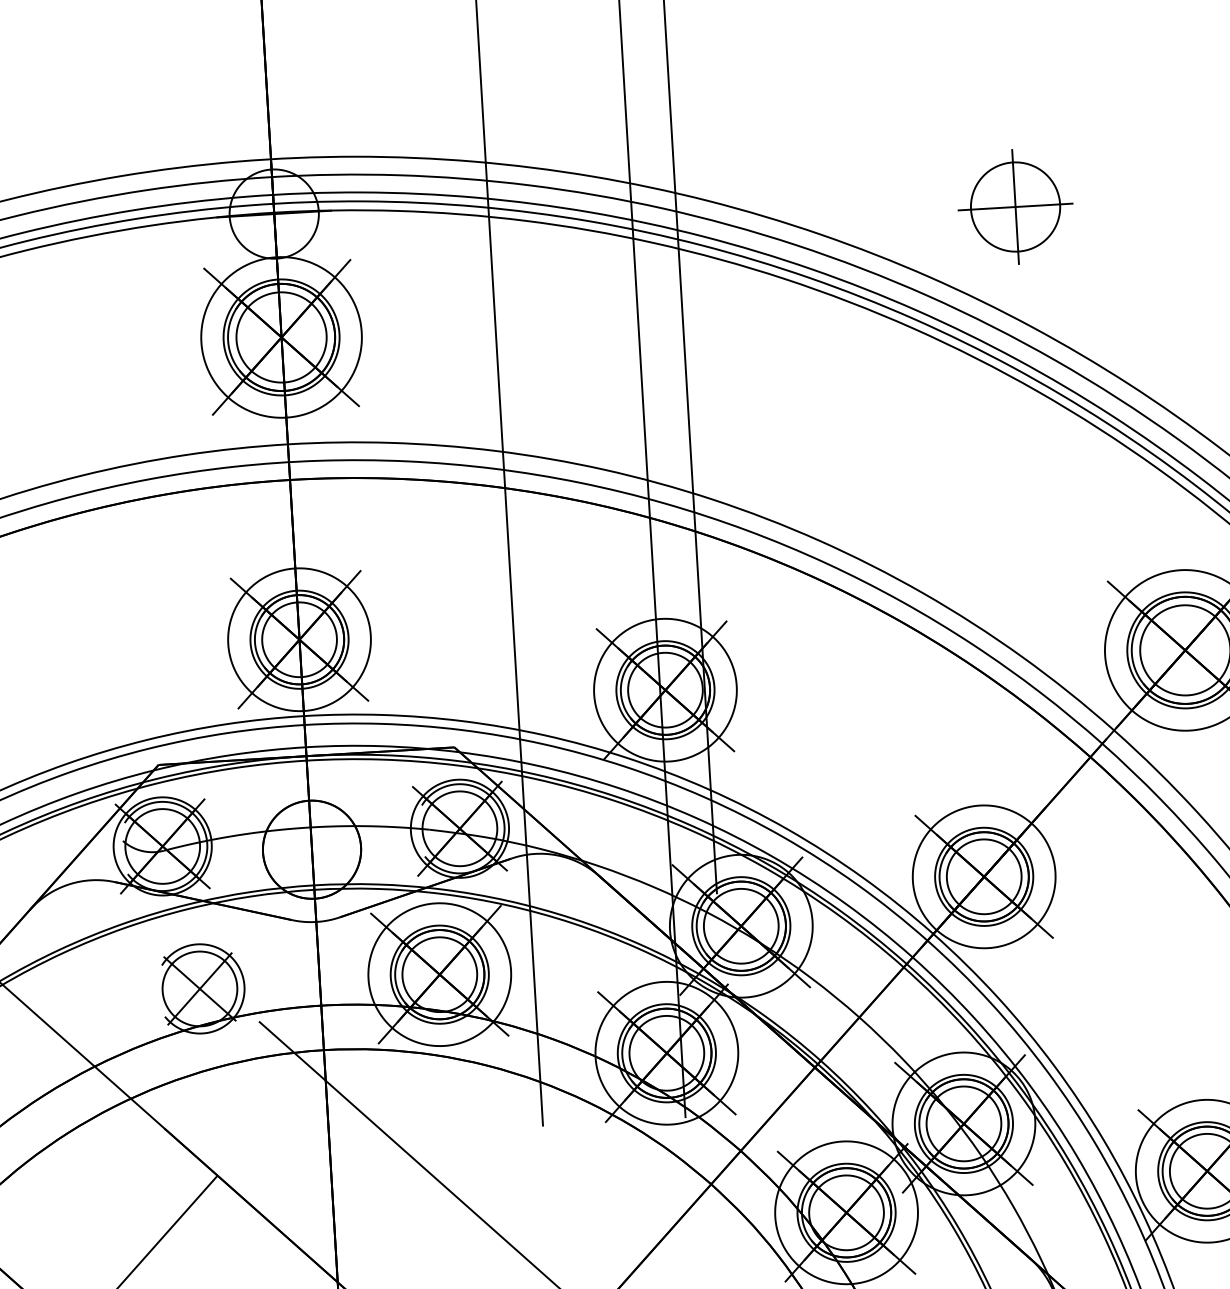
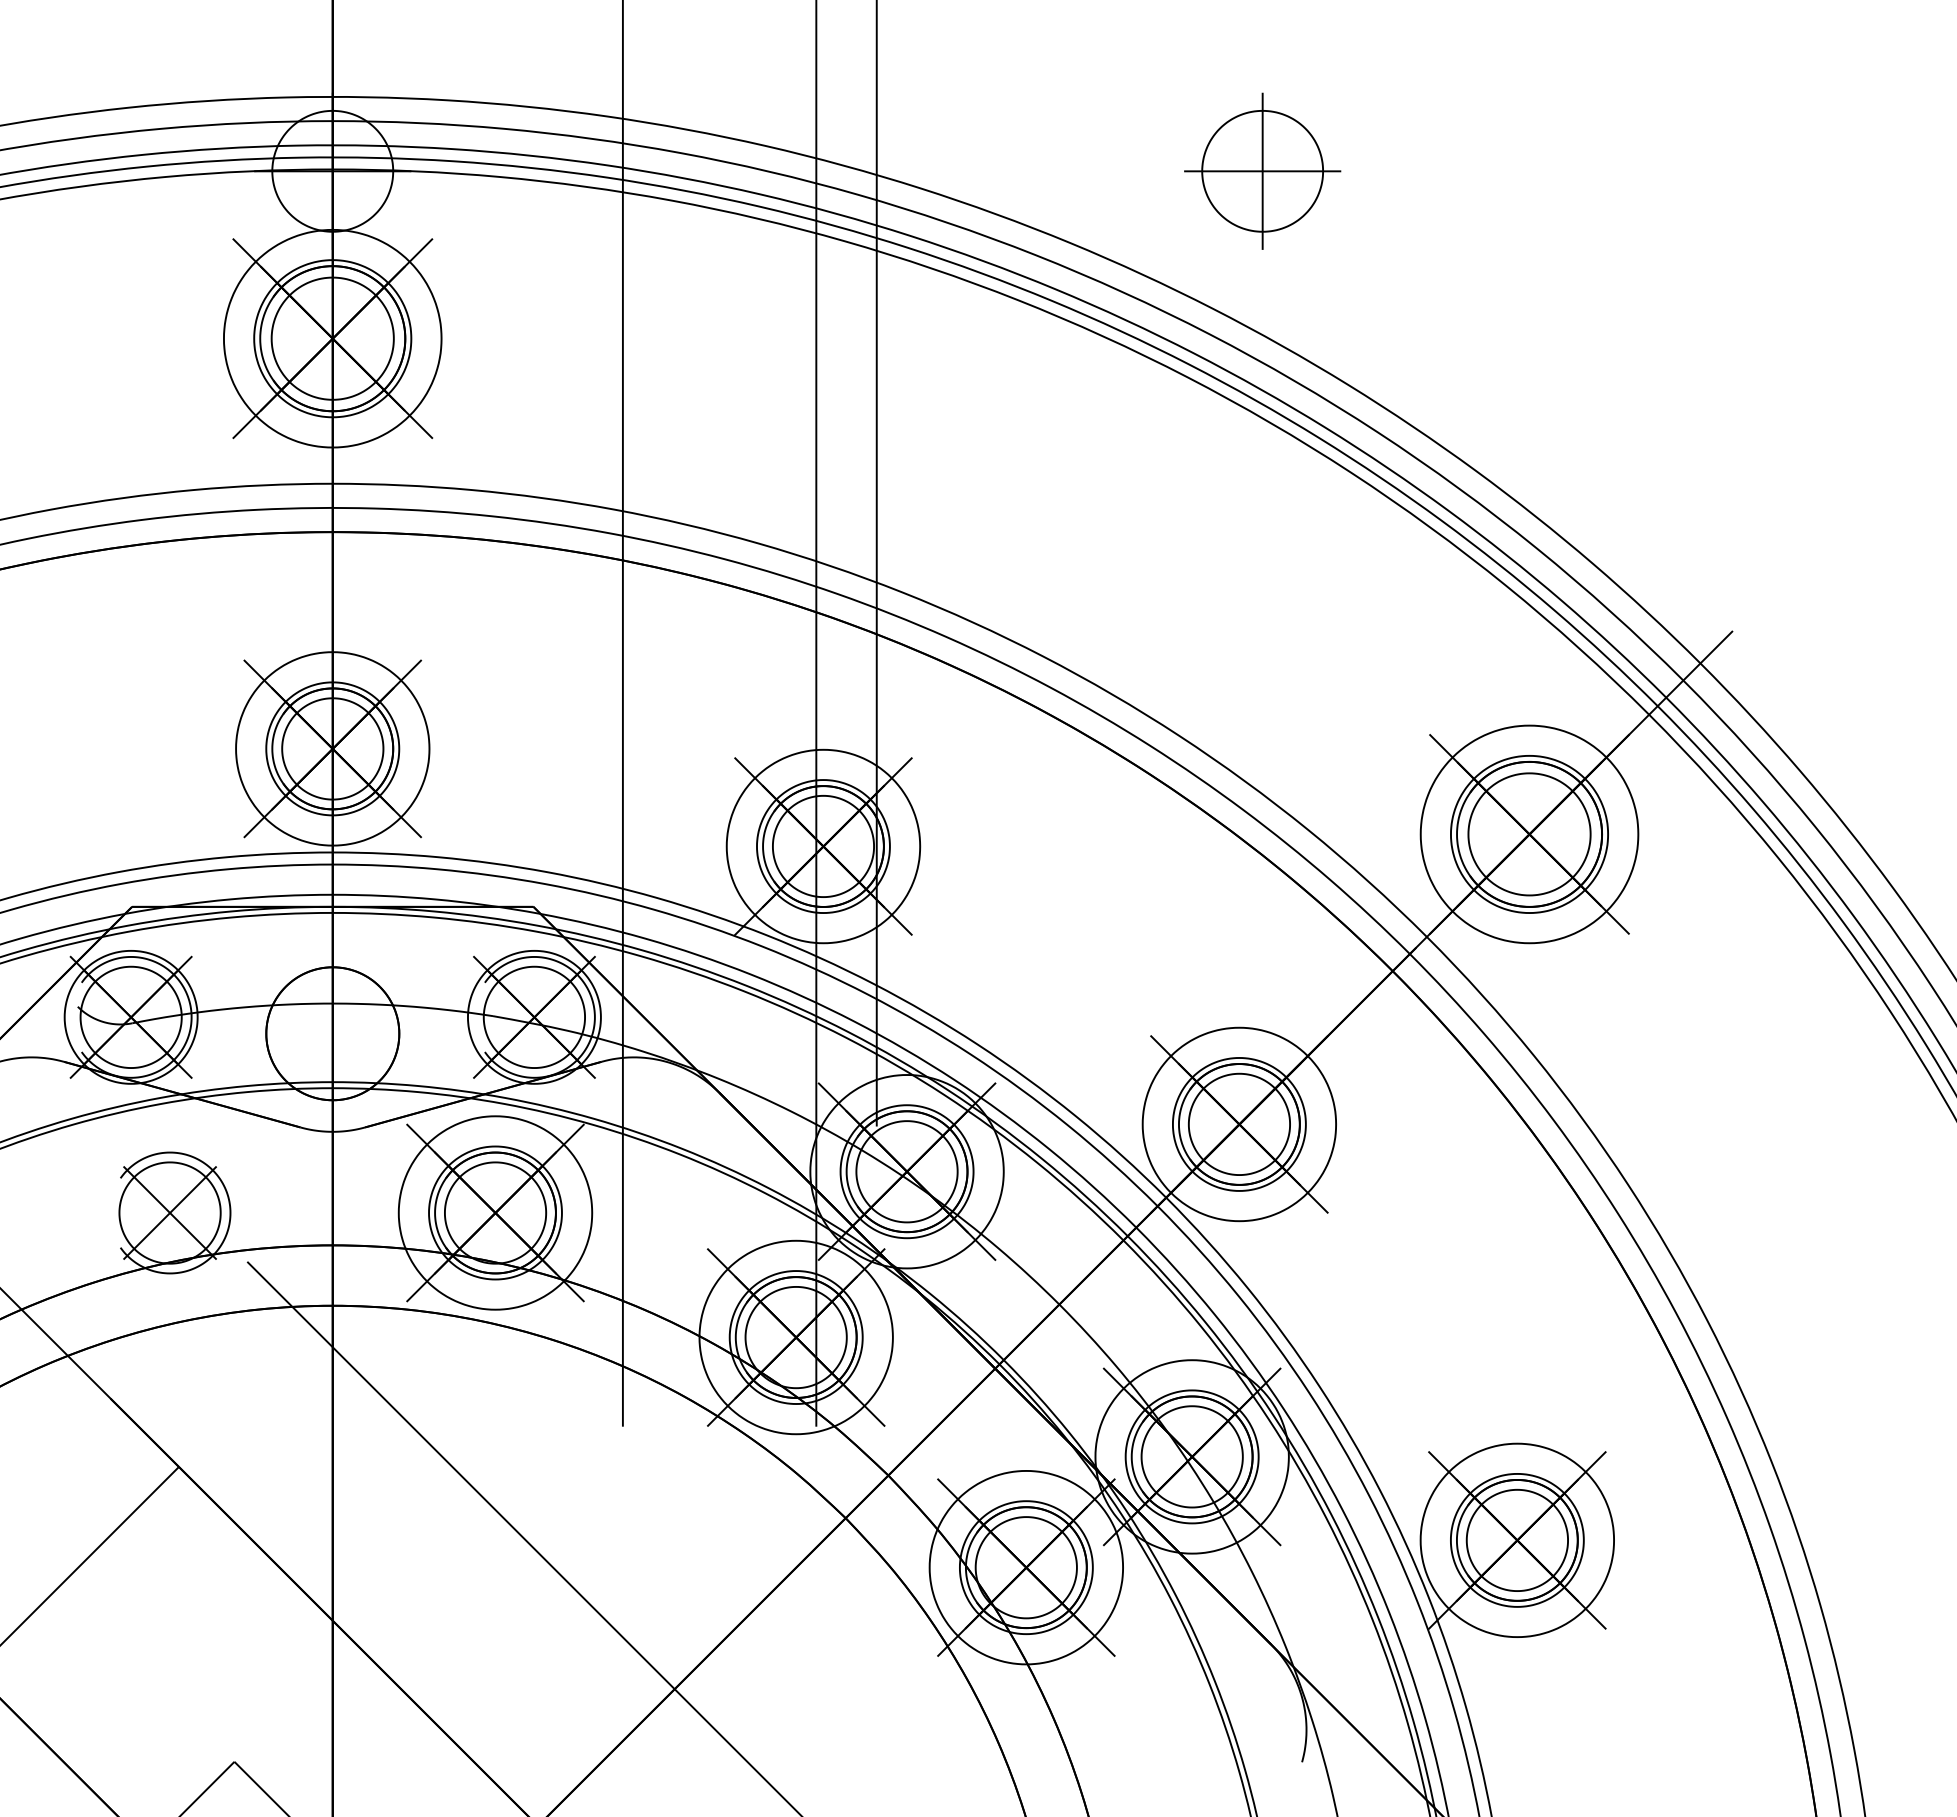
part: (1015, 206) -> (1262, 170), moved

